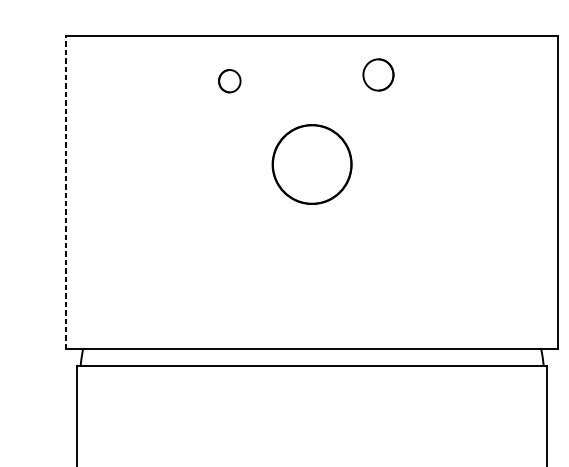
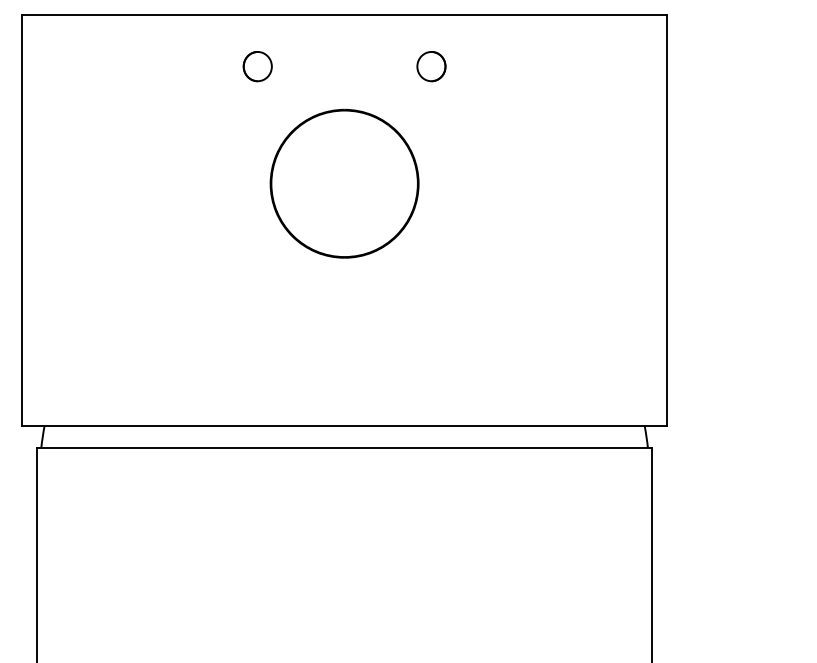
part: (378, 75) -> (431, 66), size x0.71
part: (229, 81) -> (257, 66), moved
part: (312, 164) -> (344, 183), size x1.43
line: (66, 191) -> (22, 219), dashed -> solid

